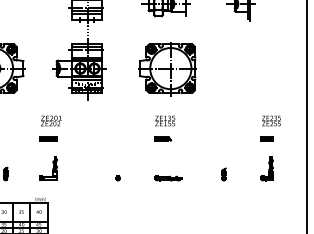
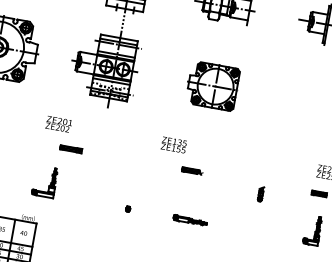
part: (167, 69) -> (212, 86), size x0.7
text: (165, 120) -> (174, 144), moved
part: (48, 138) -> (71, 148), moved
part: (223, 174) -> (260, 194), moved

